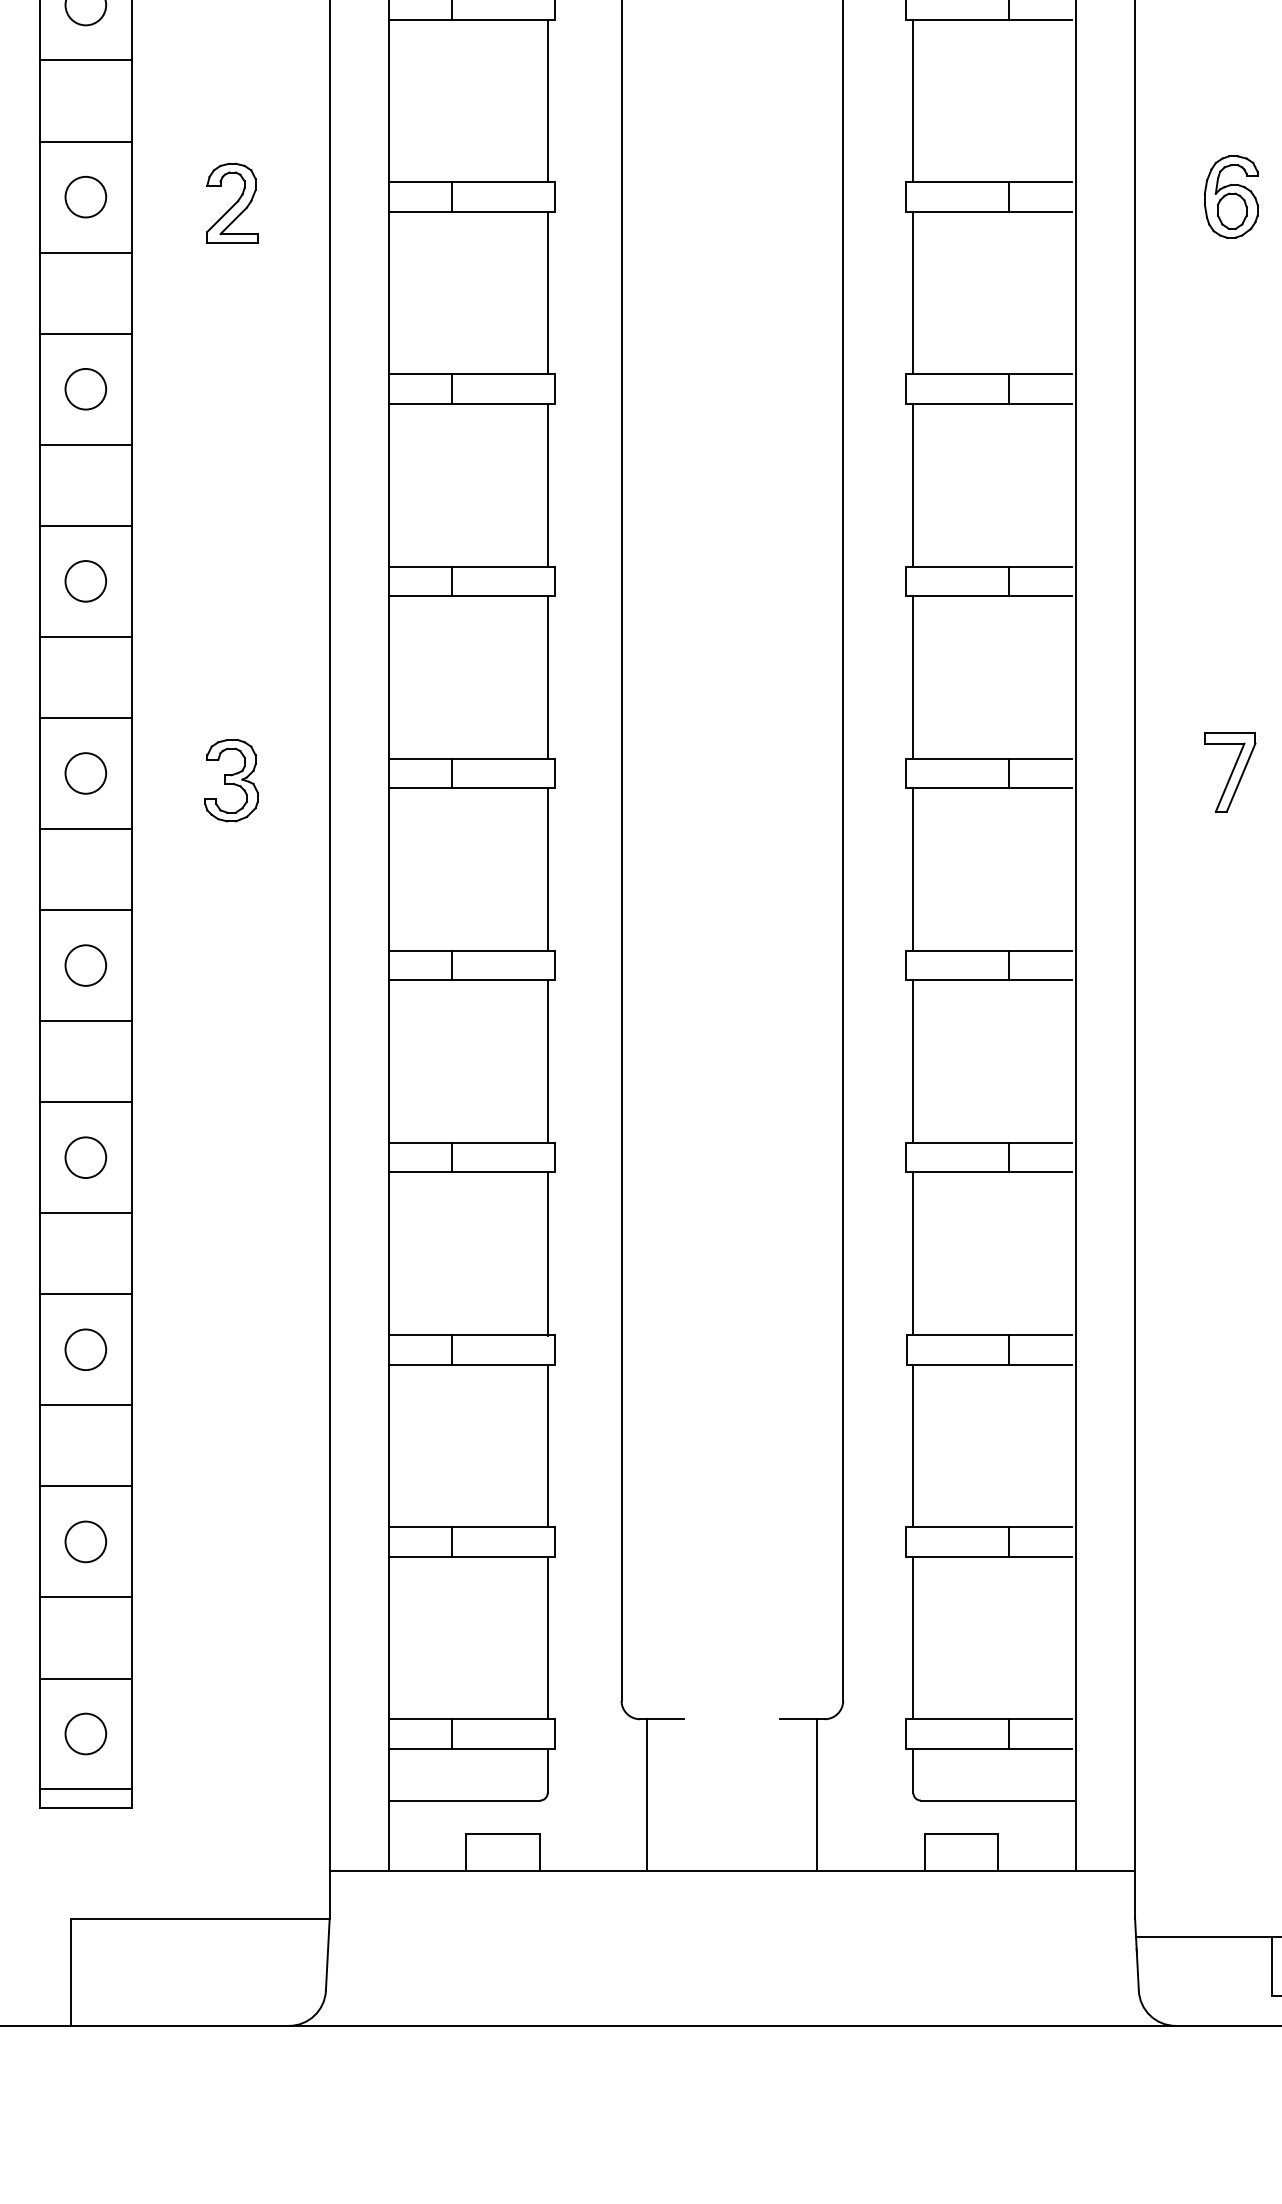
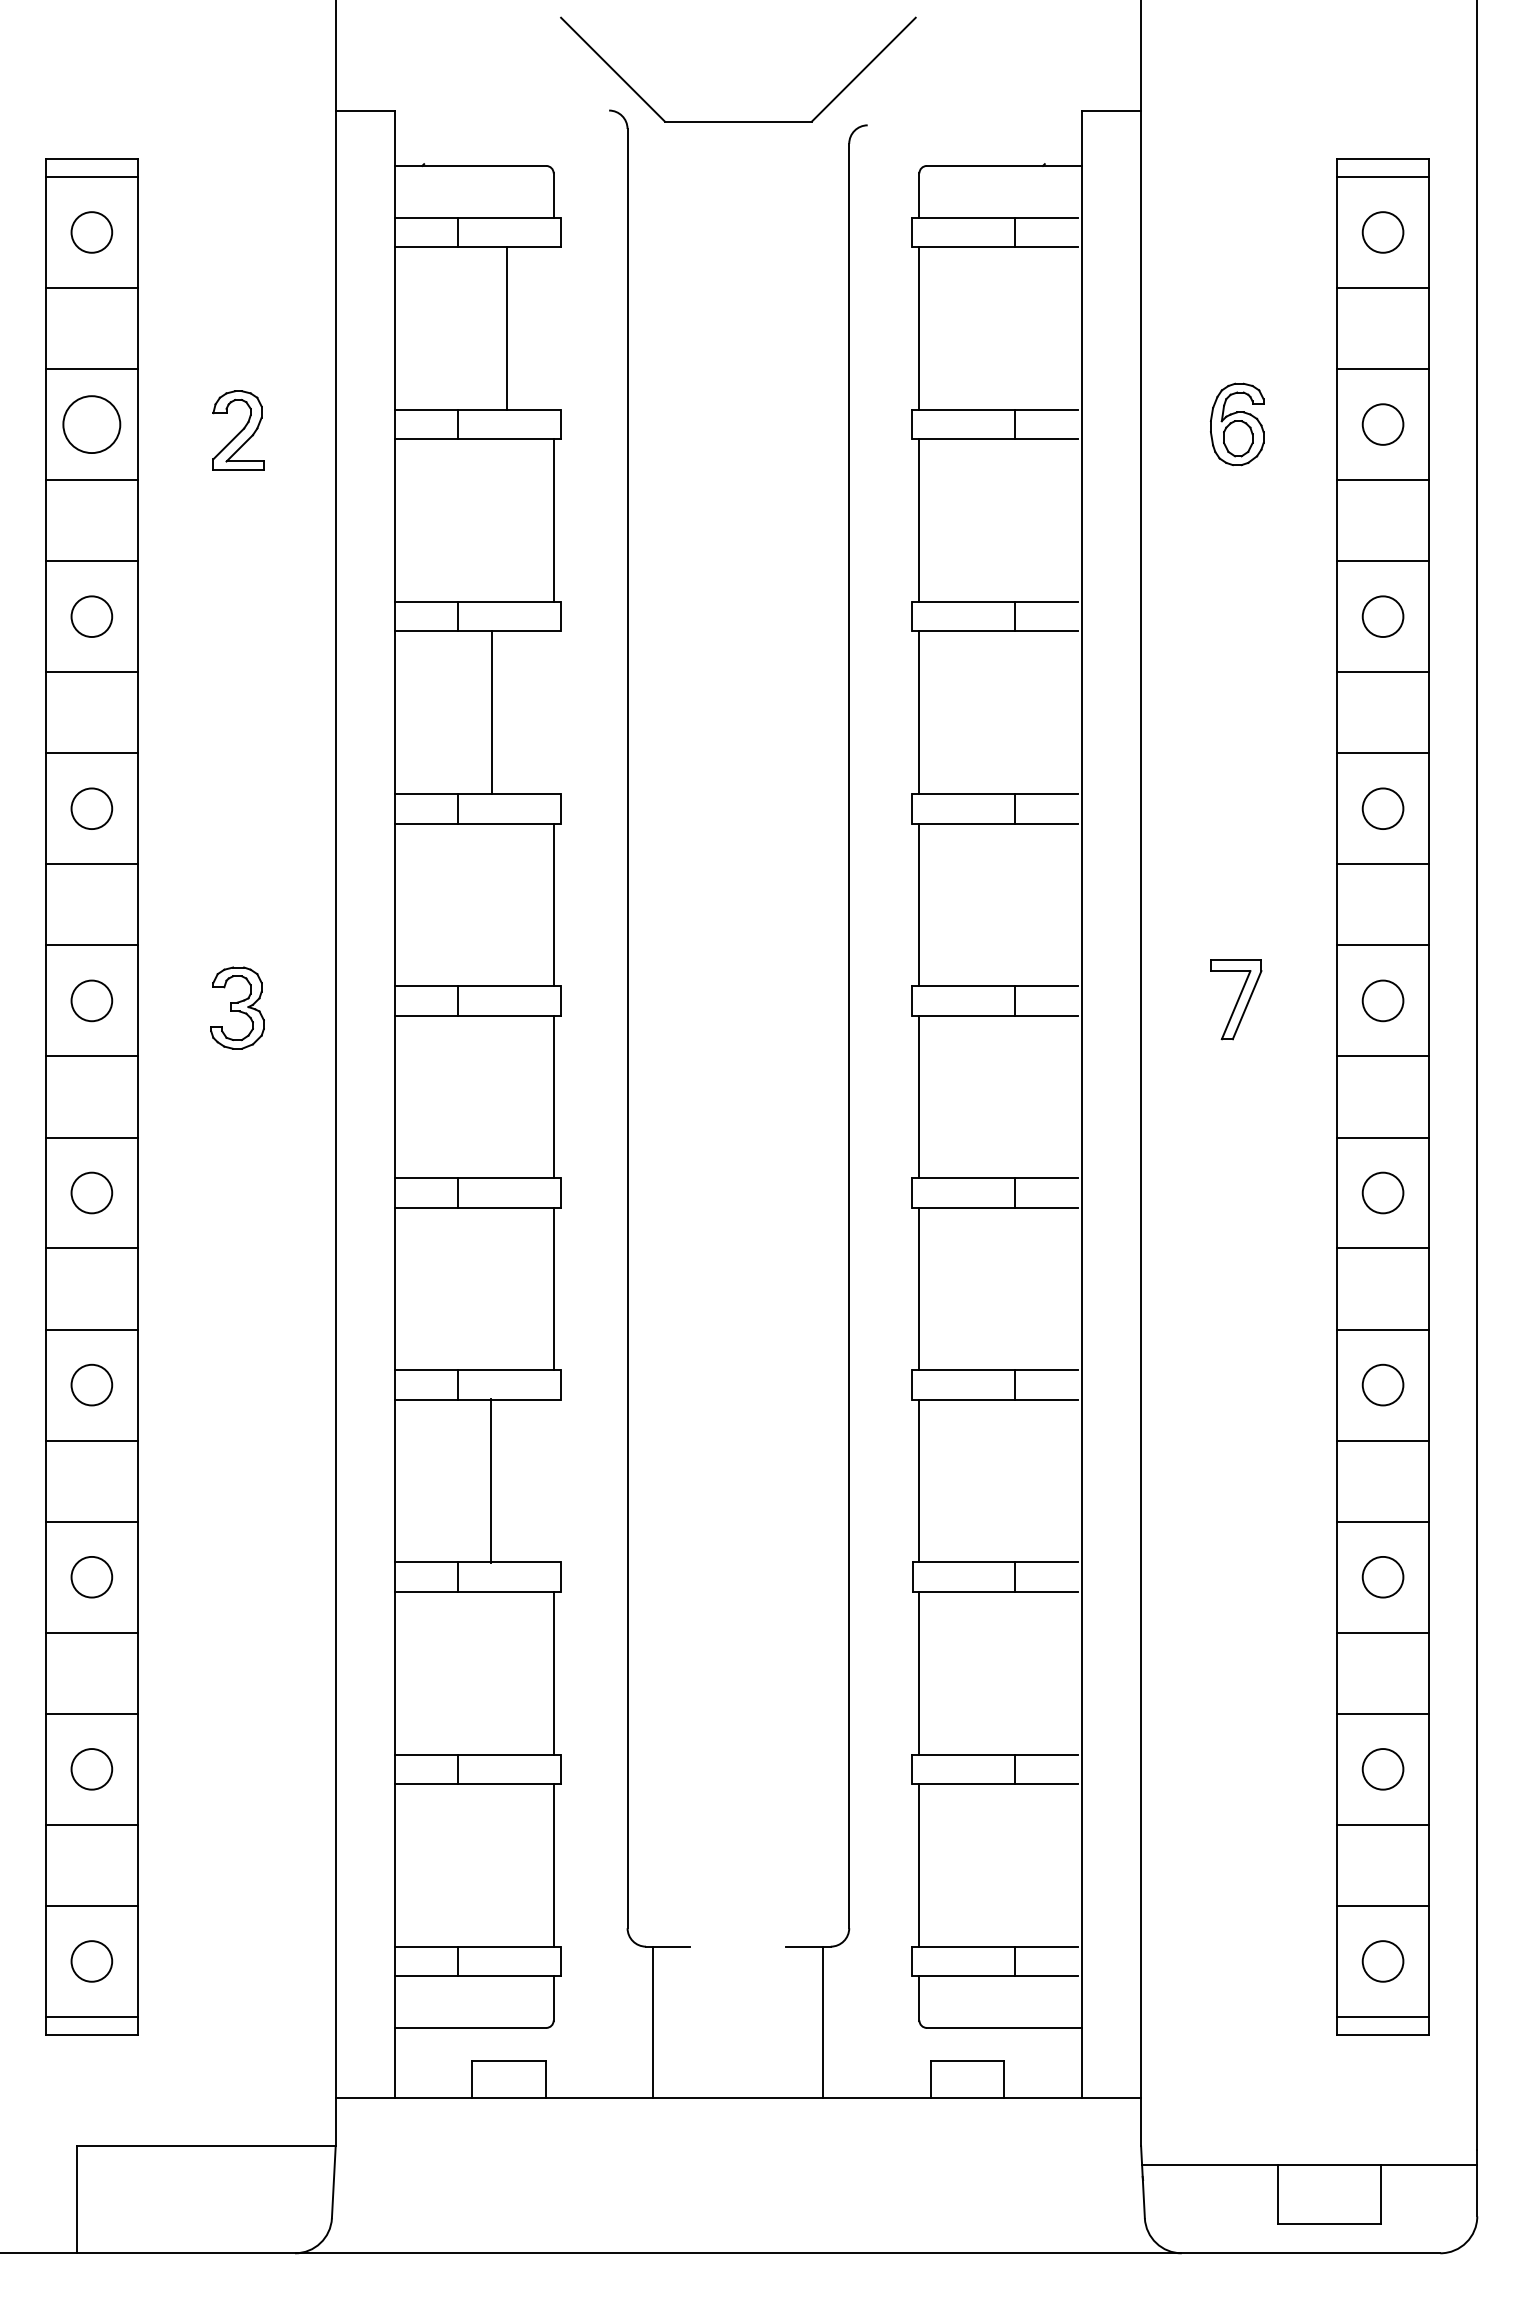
line: (547, 101) -> (506, 328), moved
circle: (85, 197) -> (91, 424), size x1.4
line: (547, 485) -> (491, 712), moved
line: (547, 1253) -> (490, 1480), moved

